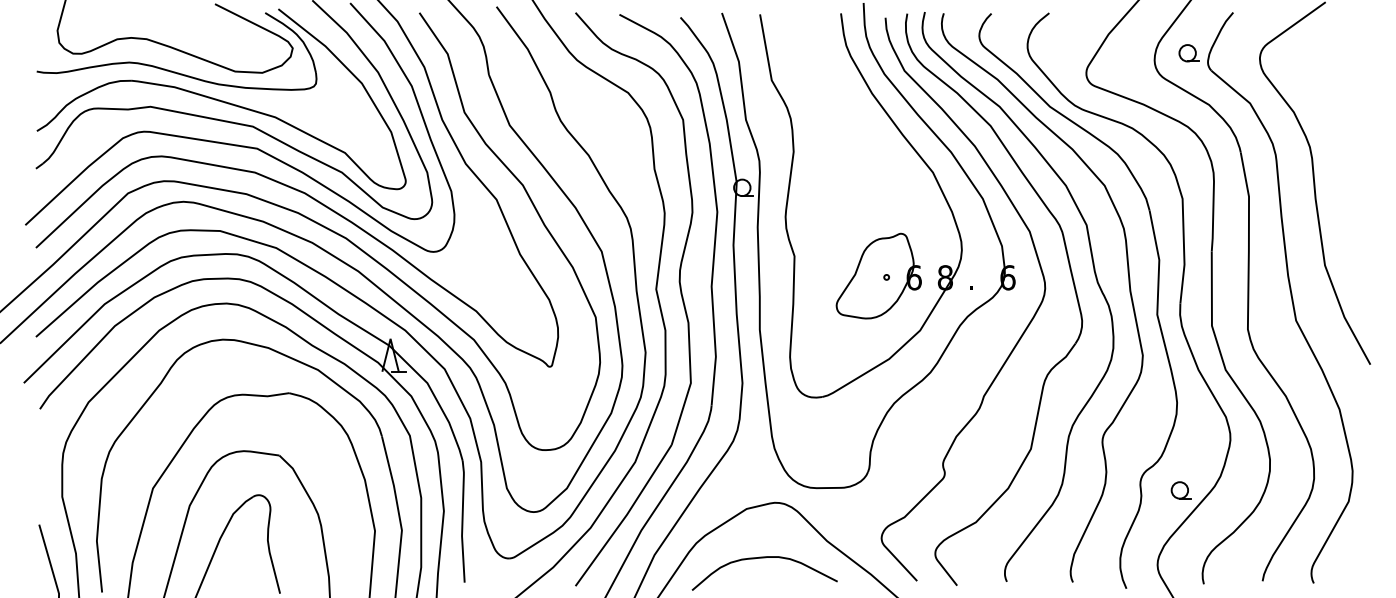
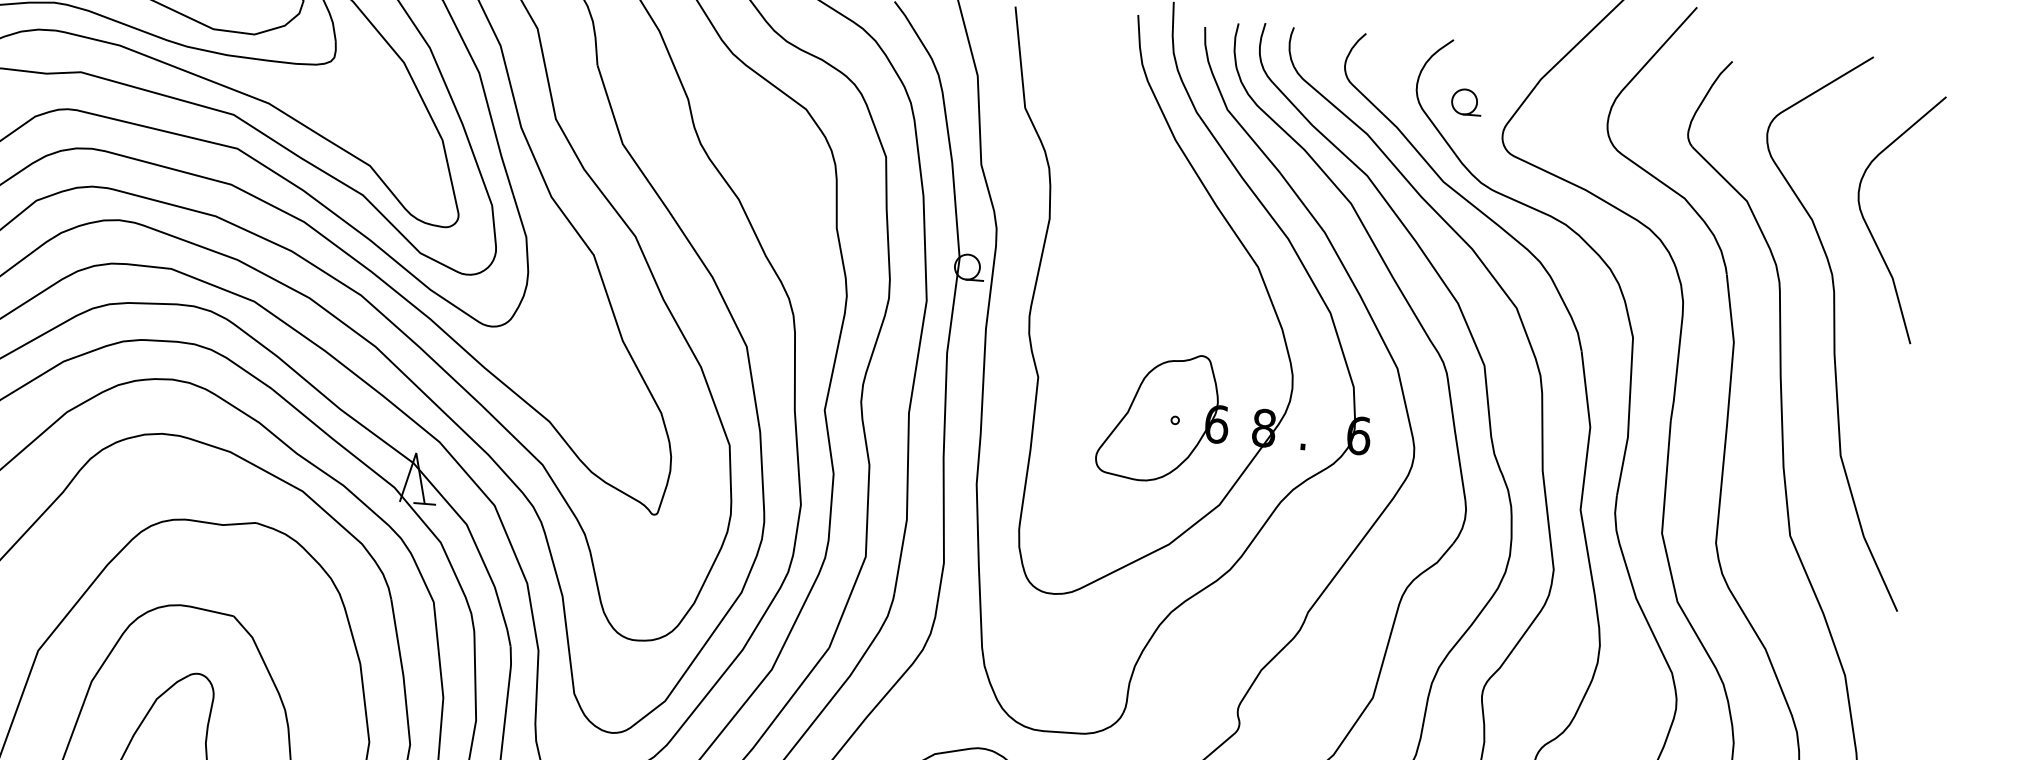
part: (1188, 53) -> (1465, 102), moved
curve: (1332, 114) -> (1870, 227), added

